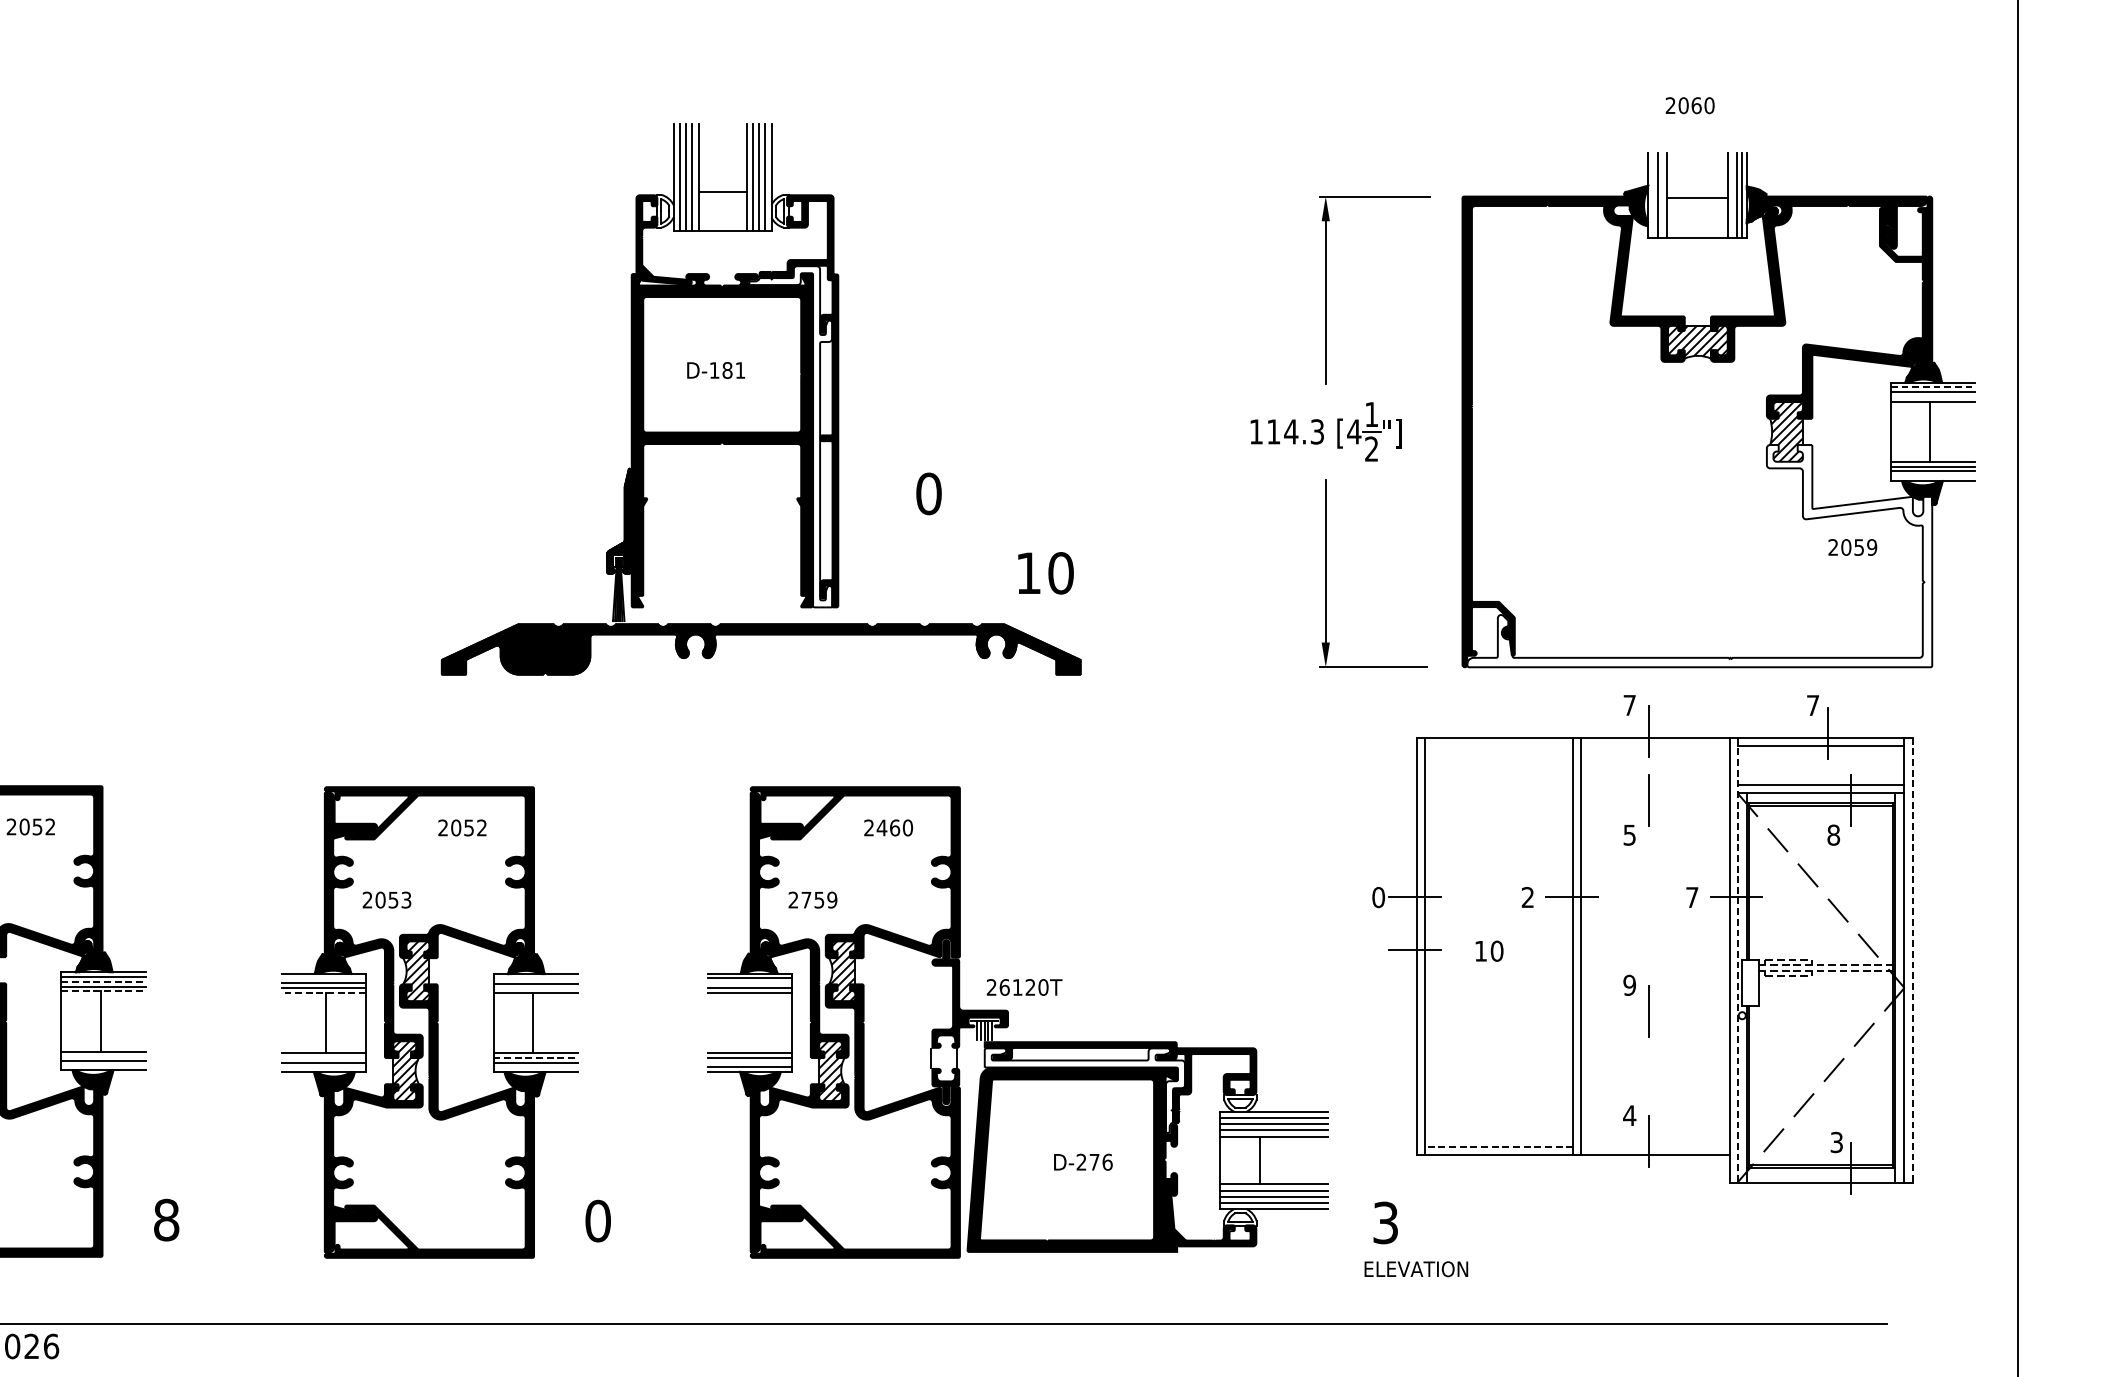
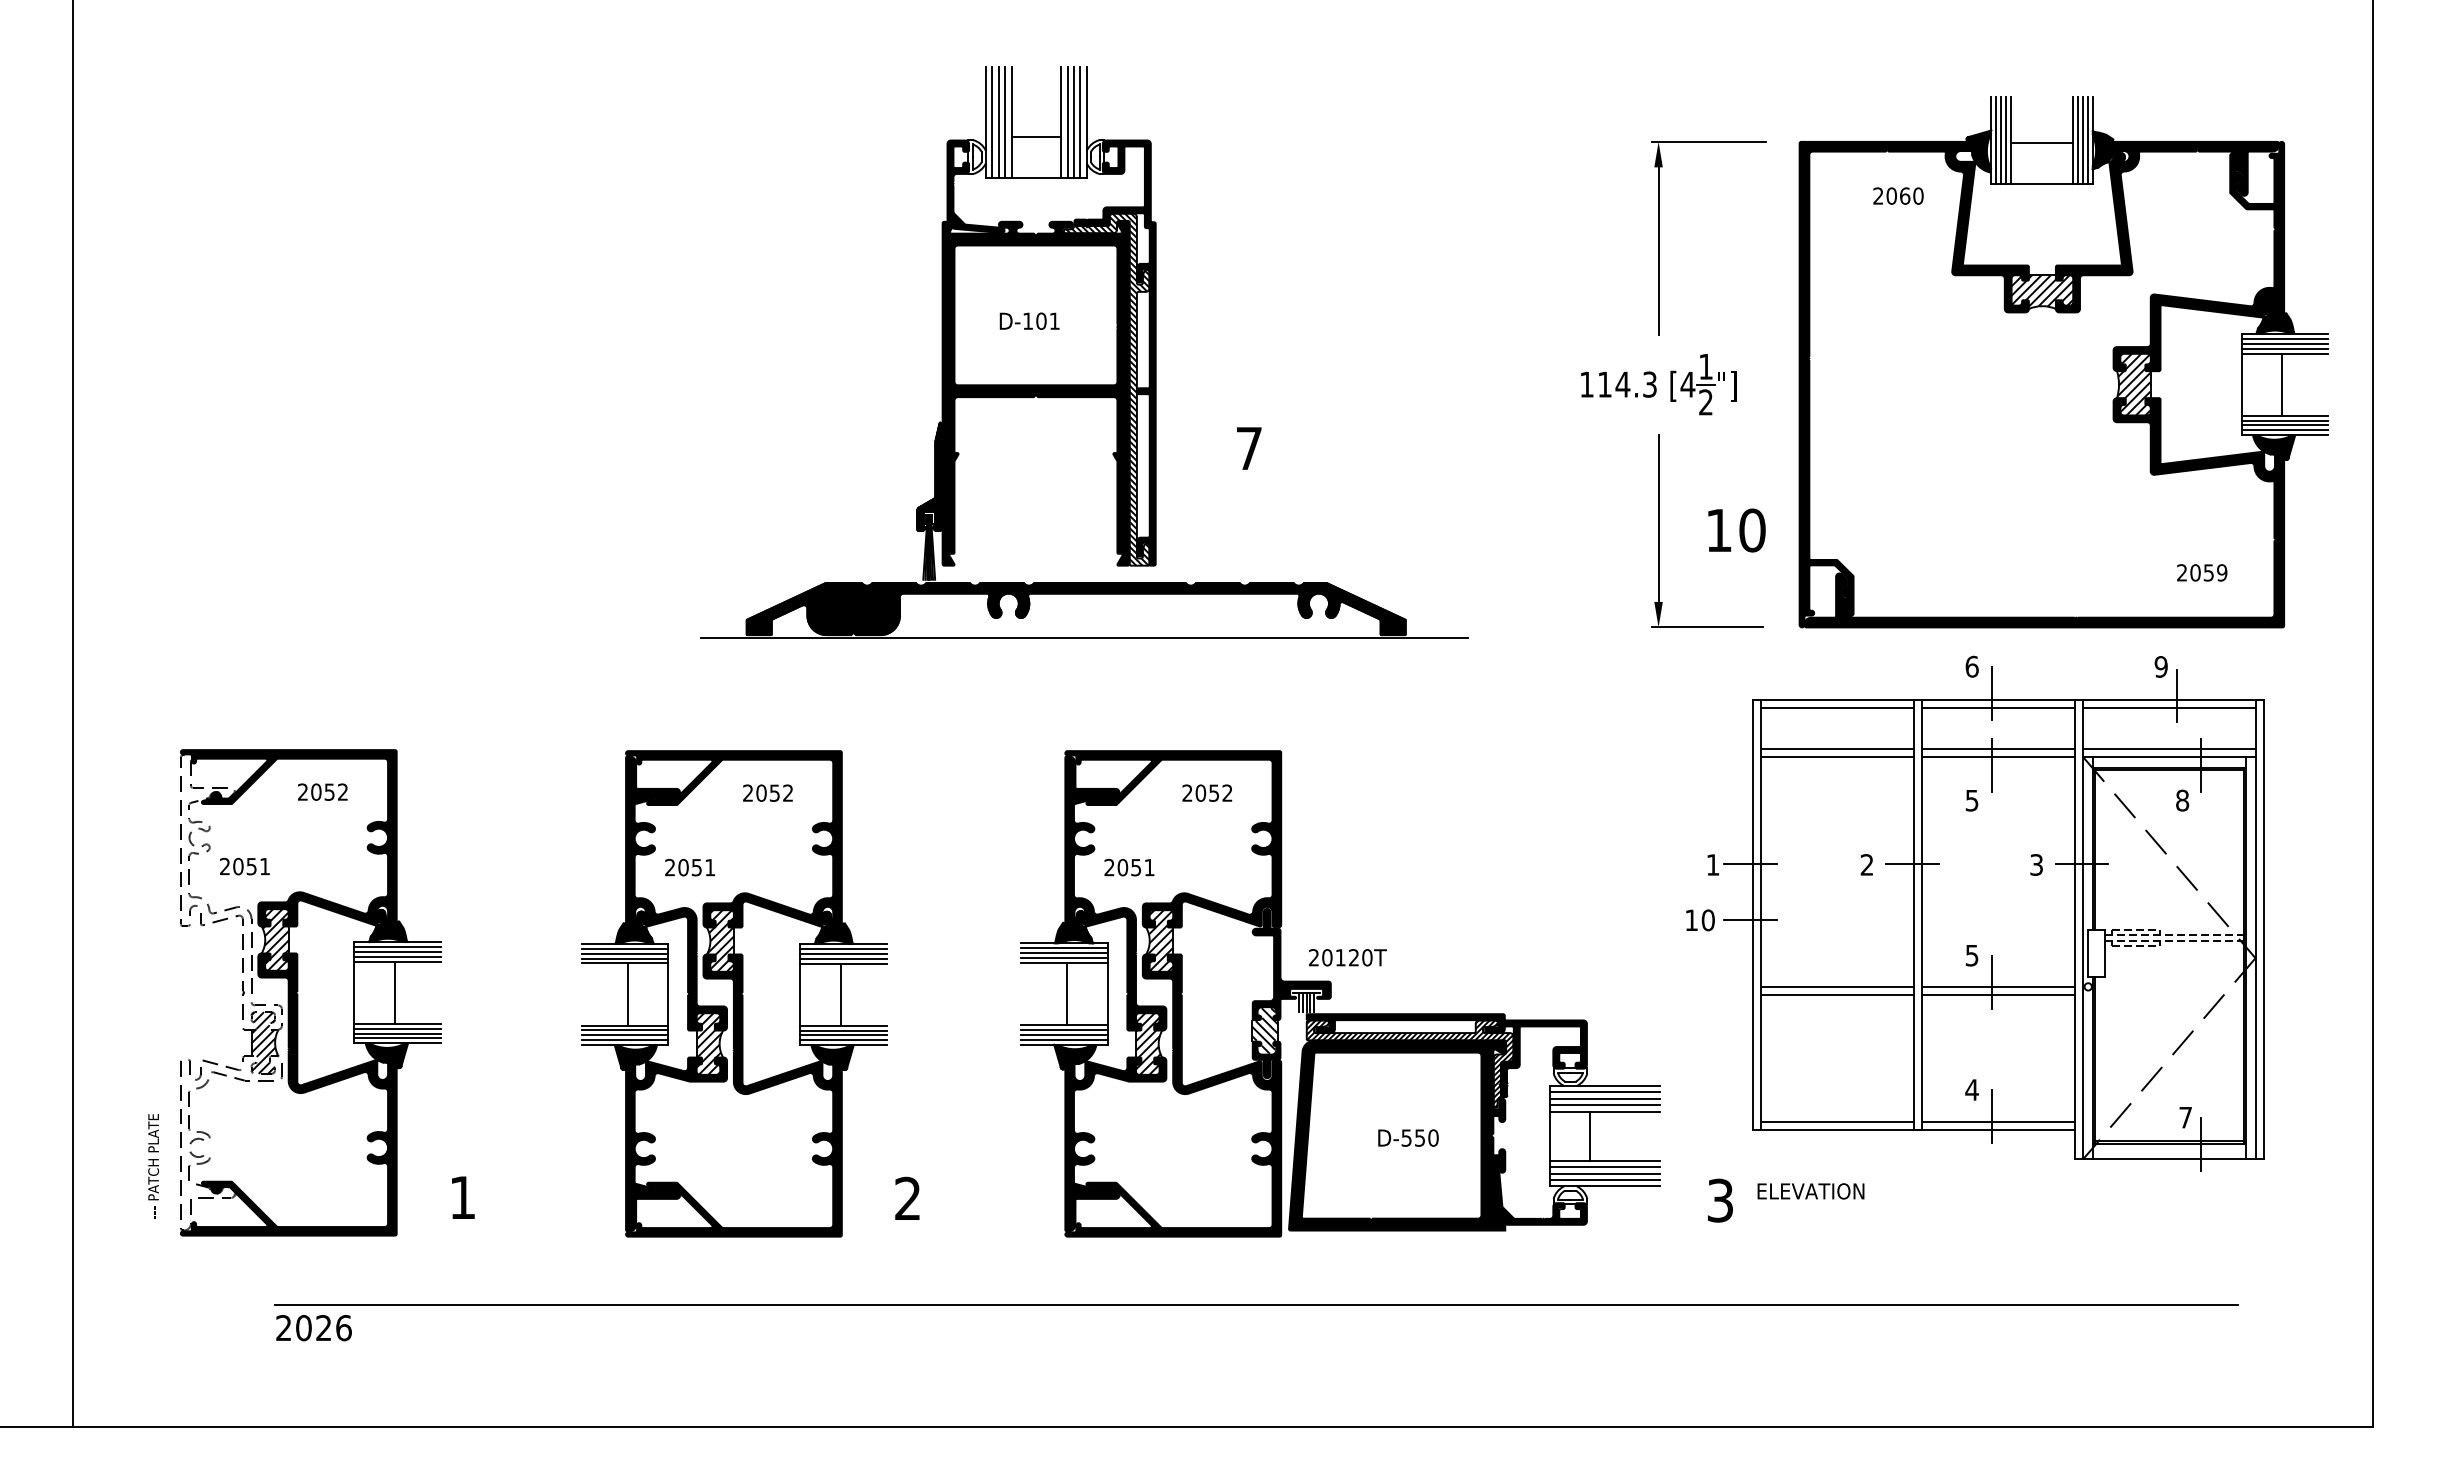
text: (1690, 105) -> (1898, 195), moved
line: (1653, 195) -> (1996, 140), added
line: (1663, 195) -> (2006, 140), added
line: (1732, 195) -> (2078, 140), added
text: (727, 369) -> (1041, 320), D-181 -> D-101
line: (1933, 387) -> (2285, 338), dashed -> solid
line: (1932, 396) -> (2284, 348), added
hatch: (791, 436) -> (1107, 389), added
line: (1932, 476) -> (2284, 430), added
text: (929, 493) -> (1249, 448), 0 -> 7
text: (1853, 547) -> (2202, 572), moved
fill: (1699, 555) -> (2044, 512), added
text: (1045, 573) -> (1736, 530), moved
line: (768, 677) -> (1083, 637), added
text: (1629, 705) -> (1971, 666), 7 -> 6
text: (1812, 705) -> (2160, 666), 7 -> 9
line: (1498, 745) -> (1836, 708), added
line: (1655, 745) -> (1998, 708), added
line: (1498, 785) -> (1836, 749), added
line: (1655, 785) -> (1998, 749), added
line: (1498, 793) -> (1836, 757), added
line: (1655, 793) -> (1998, 757), added
text: (894, 827) -> (1213, 792), 2460 -> 2052
text: (1378, 897) -> (1712, 864), 0 -> 1
text: (1692, 897) -> (2036, 864), 7 -> 3
text: (406, 899) -> (710, 867), 2053 -> 2051
text: (818, 899) -> (1135, 867), 2759 -> 2051
text: (1489, 951) -> (1700, 920), moved
line: (1737, 961) -> (2083, 930), dashed -> solid
line: (1912, 961) -> (2263, 930), dashed -> solid
line: (323, 978) -> (624, 948), added
line: (535, 978) -> (843, 948), added
line: (104, 981) -> (398, 951), dashed -> solid
line: (749, 983) -> (1064, 953), added
text: (1629, 985) -> (1971, 955), 9 -> 5
text: (1004, 987) -> (1327, 957), 26120T -> 20120T
line: (535, 988) -> (843, 958), added
line: (104, 991) -> (398, 961), dashed -> solid
line: (323, 993) -> (624, 963), dashed -> solid
line: (1498, 1015) -> (1836, 986), added
line: (1655, 1015) -> (1998, 986), added
line: (752, 1022) -> (1067, 993), added
line: (1498, 1024) -> (1836, 995), added
line: (1655, 1024) -> (1998, 995), added
line: (103, 1056) -> (397, 1028), added
line: (323, 1058) -> (624, 1030), added
line: (535, 1058) -> (843, 1030), dashed -> solid
hatch: (943, 1058) -> (1264, 1030), added
line: (749, 1061) -> (1064, 1034), added
line: (103, 1065) -> (397, 1038), added
line: (323, 1067) -> (624, 1040), added
line: (535, 1067) -> (843, 1040), added
hatch: (1084, 1089) -> (1409, 1063), added
text: (1836, 1142) -> (2185, 1117), 3 -> 7
line: (1498, 1146) -> (1836, 1121), dashed -> solid
line: (1655, 1146) -> (1998, 1121), added
text: (1094, 1161) -> (1419, 1137), D-276 -> D-550
text: (166, 1219) -> (462, 1197), 8 -> 1
text: (597, 1220) -> (907, 1198), 0 -> 2
text: (1415, 1269) -> (1810, 1191), moved

